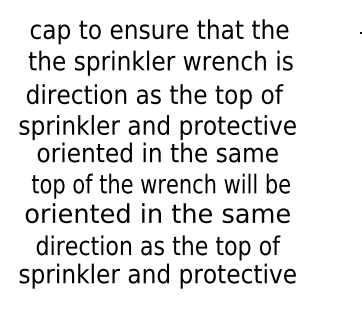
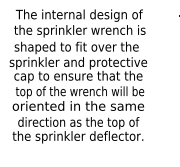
text: (159, 31) -> (79, 15), cap to ensure that the -> The internal design of
text: (153, 95) -> (76, 47), direction as the top of -> shaped to fit over the
text: (157, 153) -> (78, 76), oriented in the same -> cap to ensure that the
text: (157, 276) -> (78, 137), sprinkler and protective -> the sprinkler deflector.

